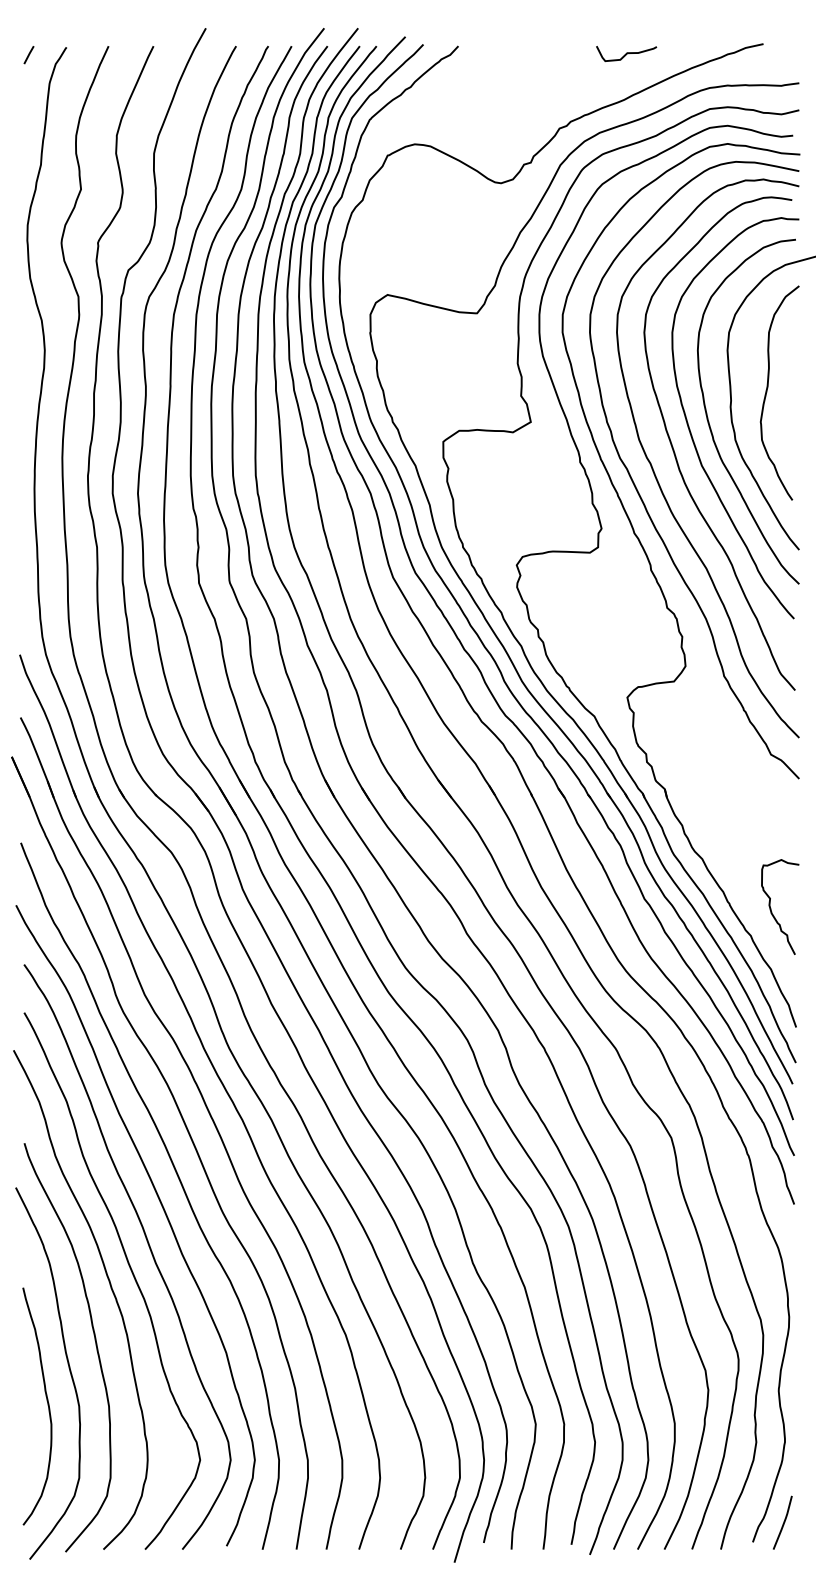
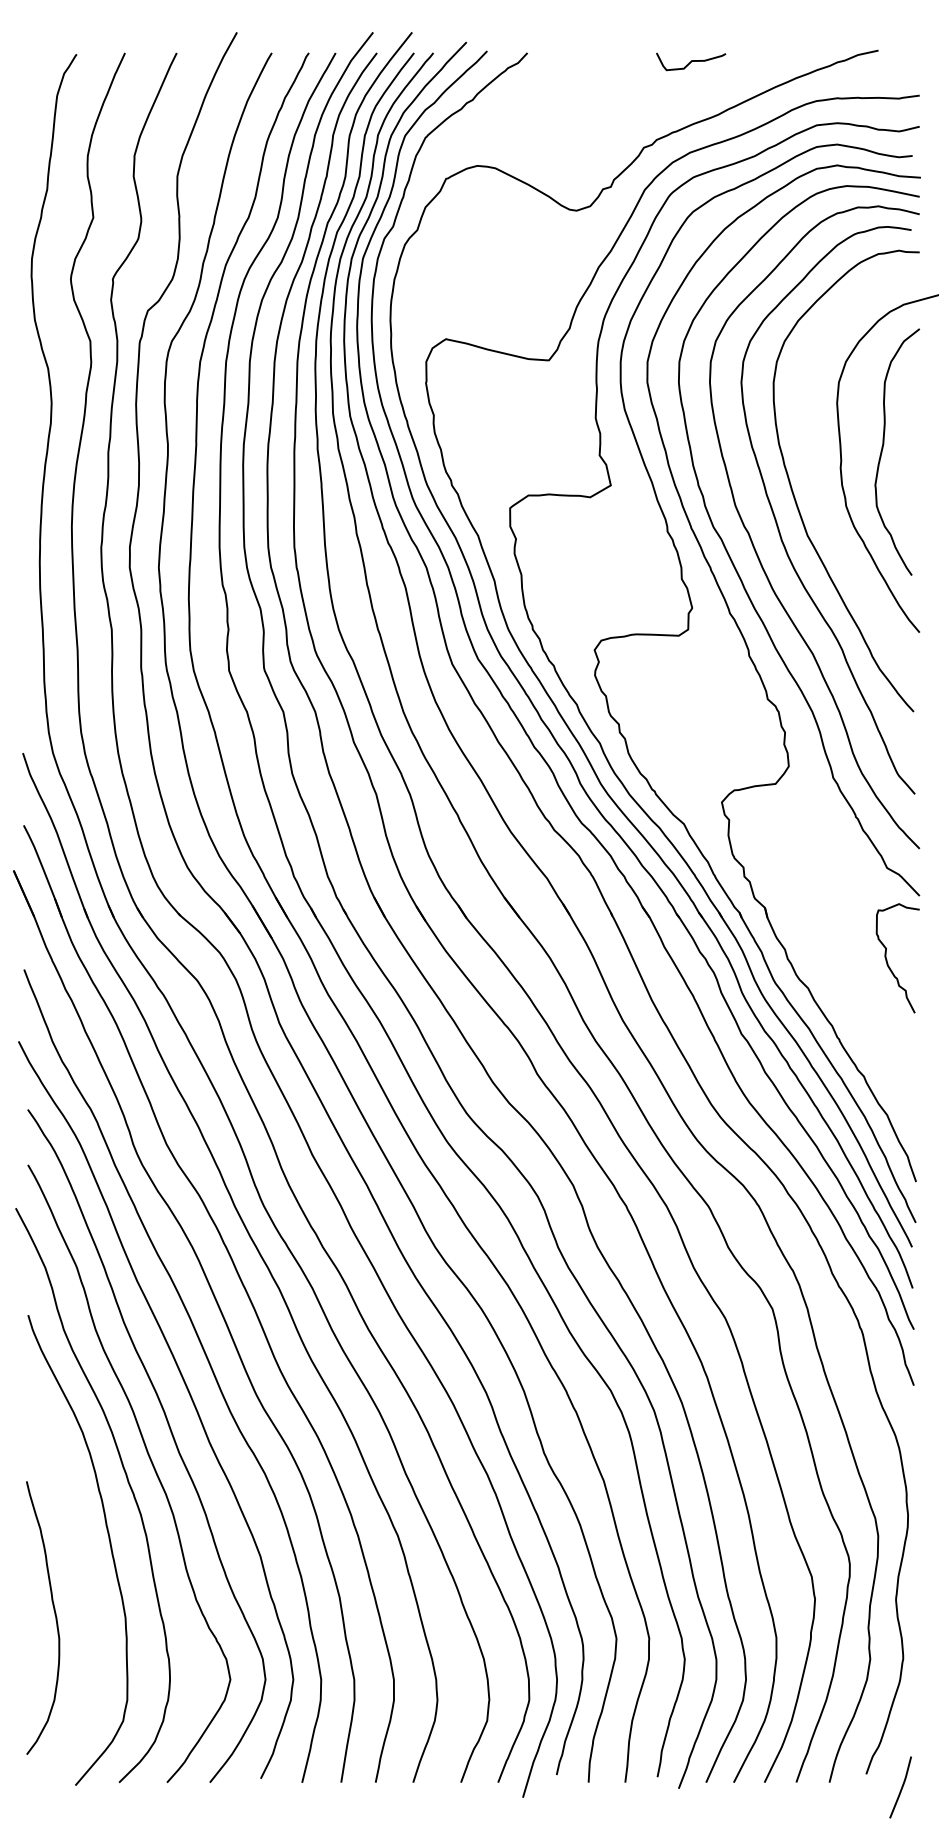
curve: (626, 54) -> (690, 62), moved
line: (28, 55) -> (32, 63), removed
curve: (709, 421) -> (816, 484), removed
curve: (771, 908) -> (887, 959), moved
curve: (68, 1368) -> (78, 1574), removed
line: (783, 1522) -> (901, 1787), moved

